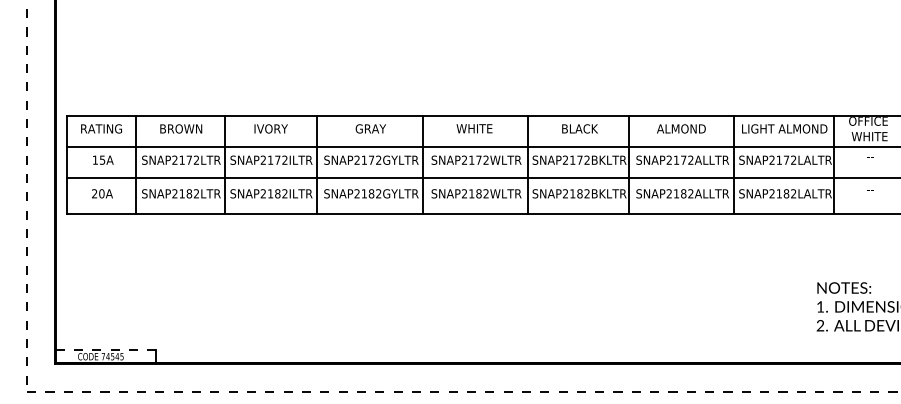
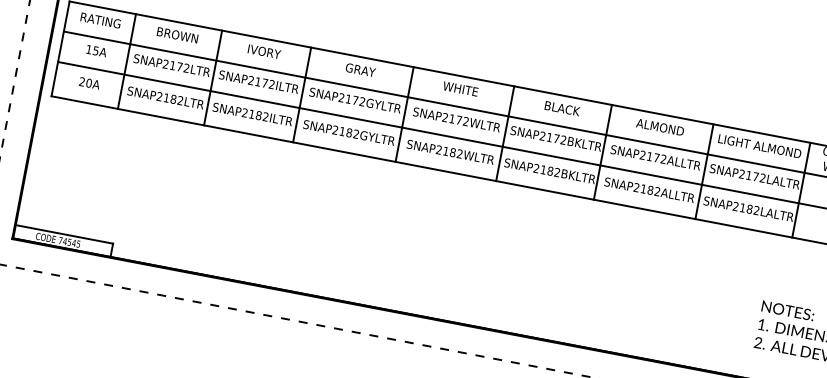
line: (106, 349) -> (64, 234), dashed -> solid

